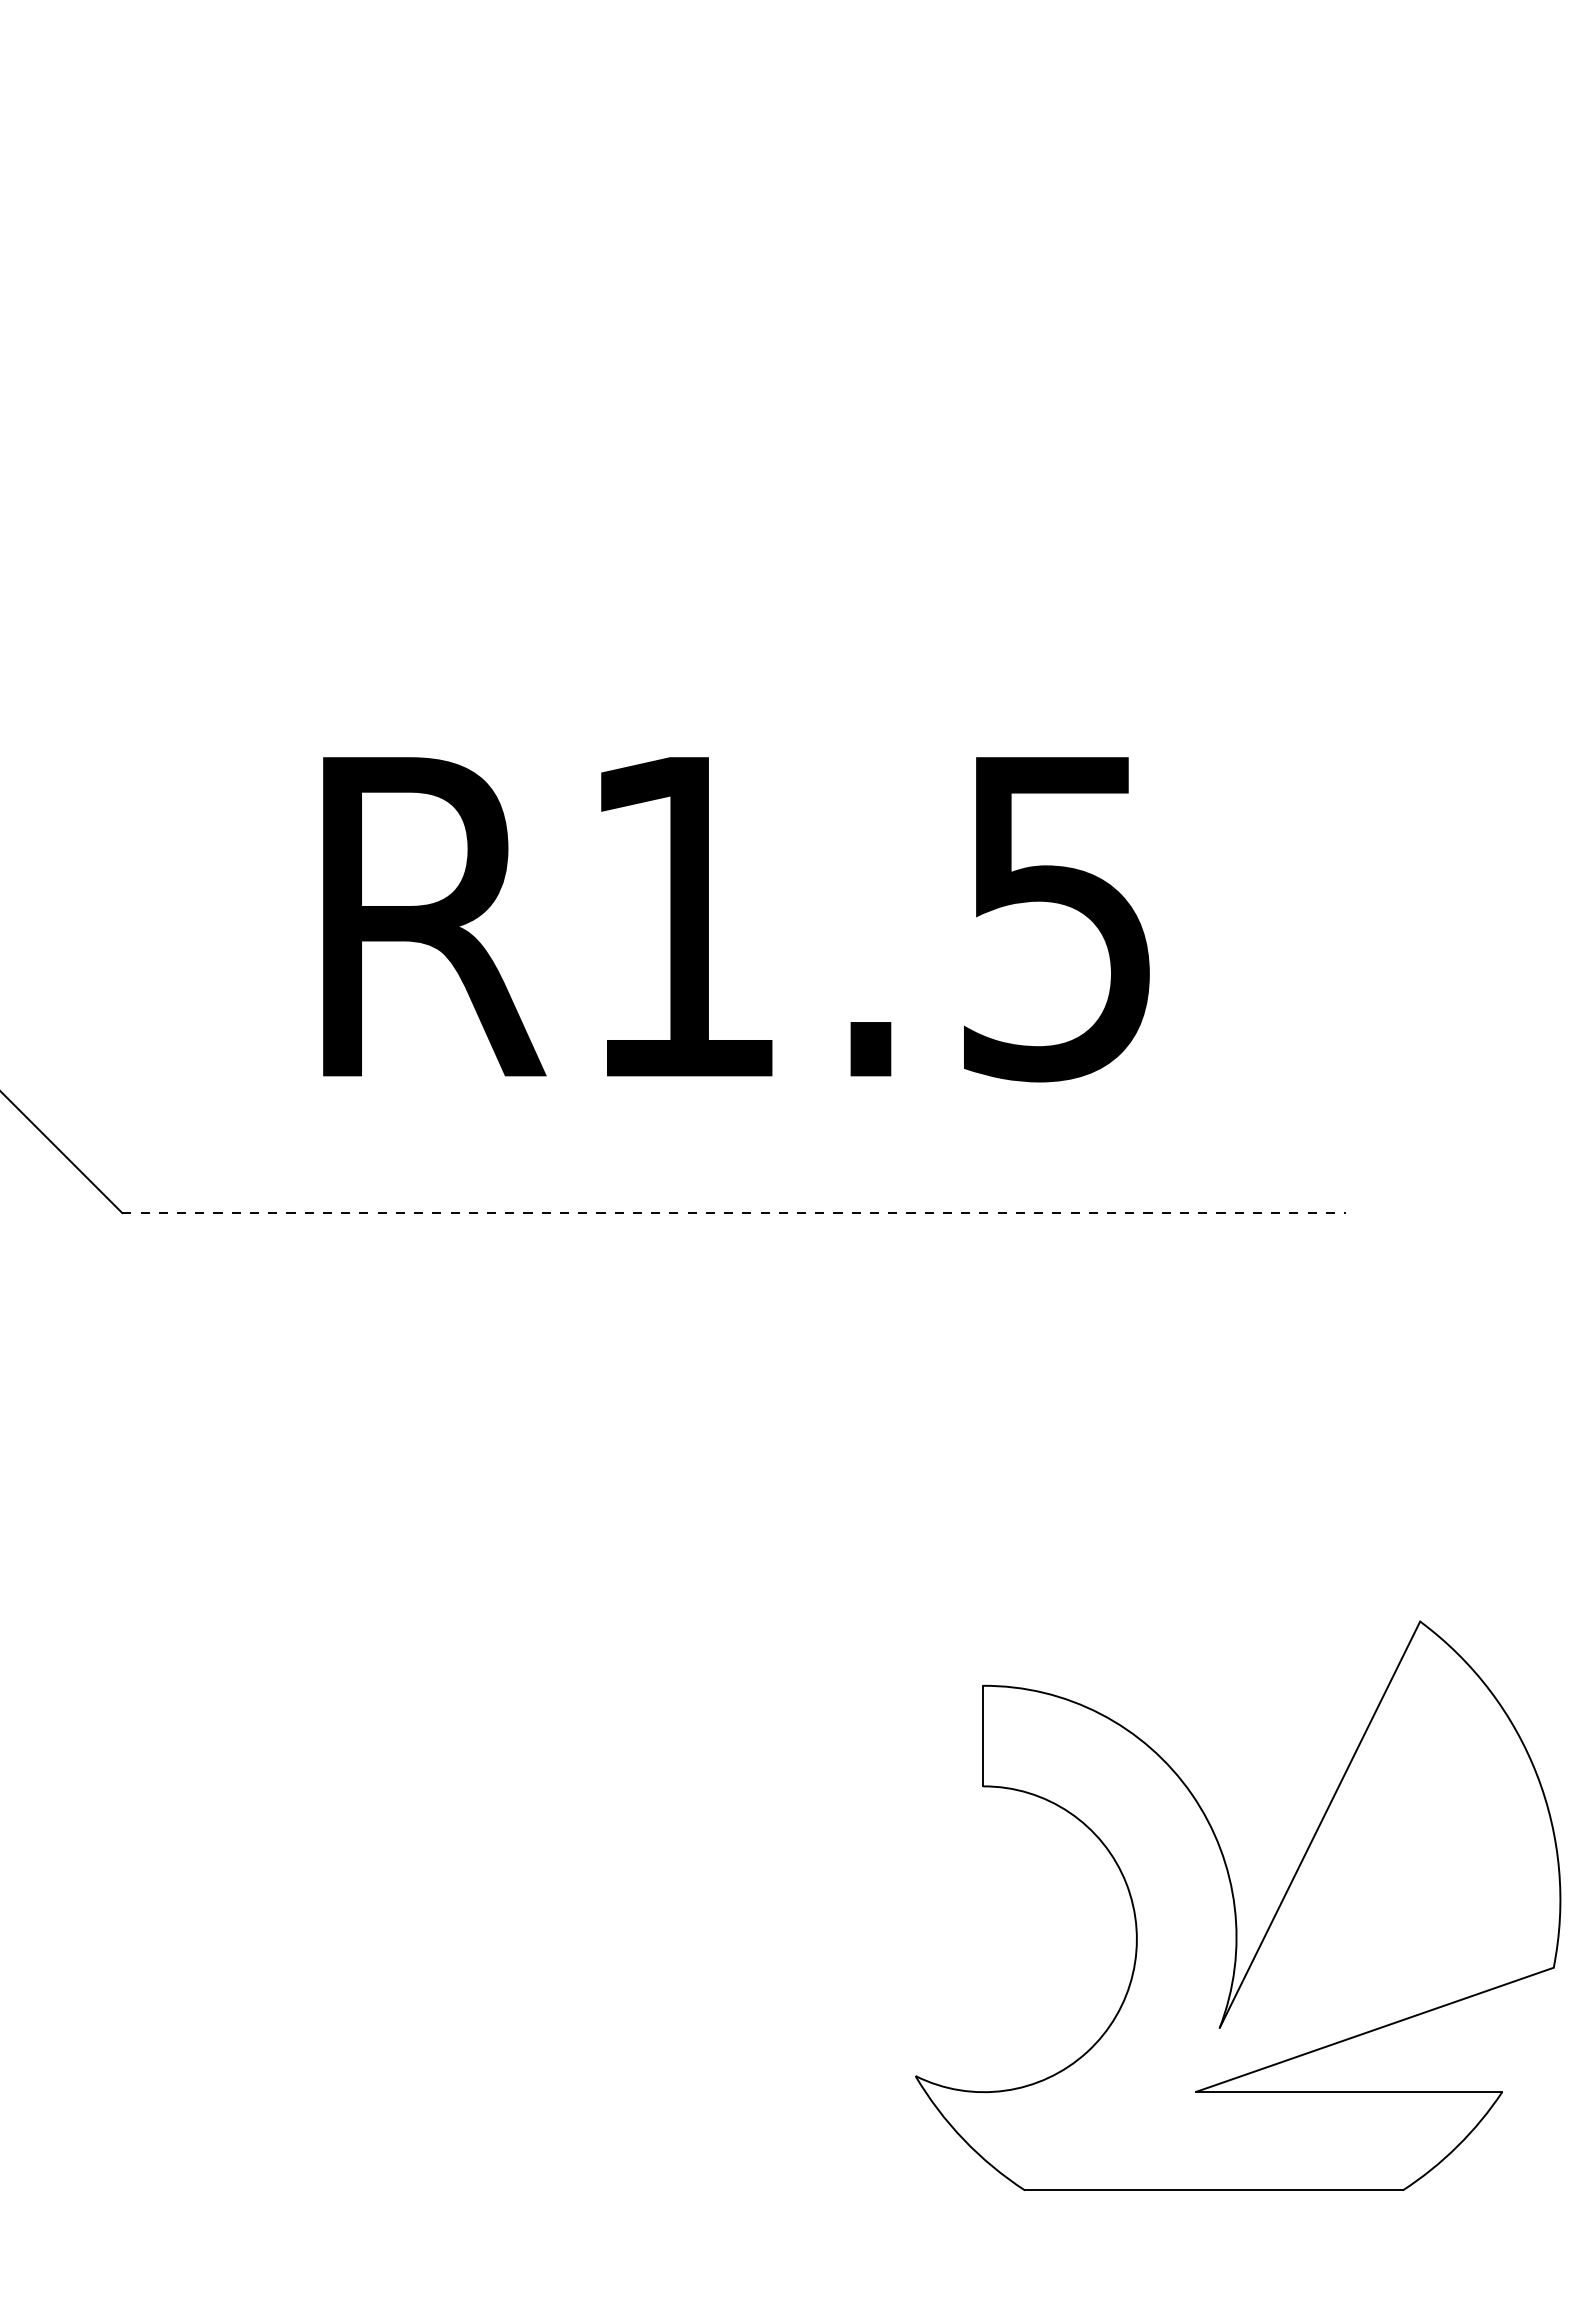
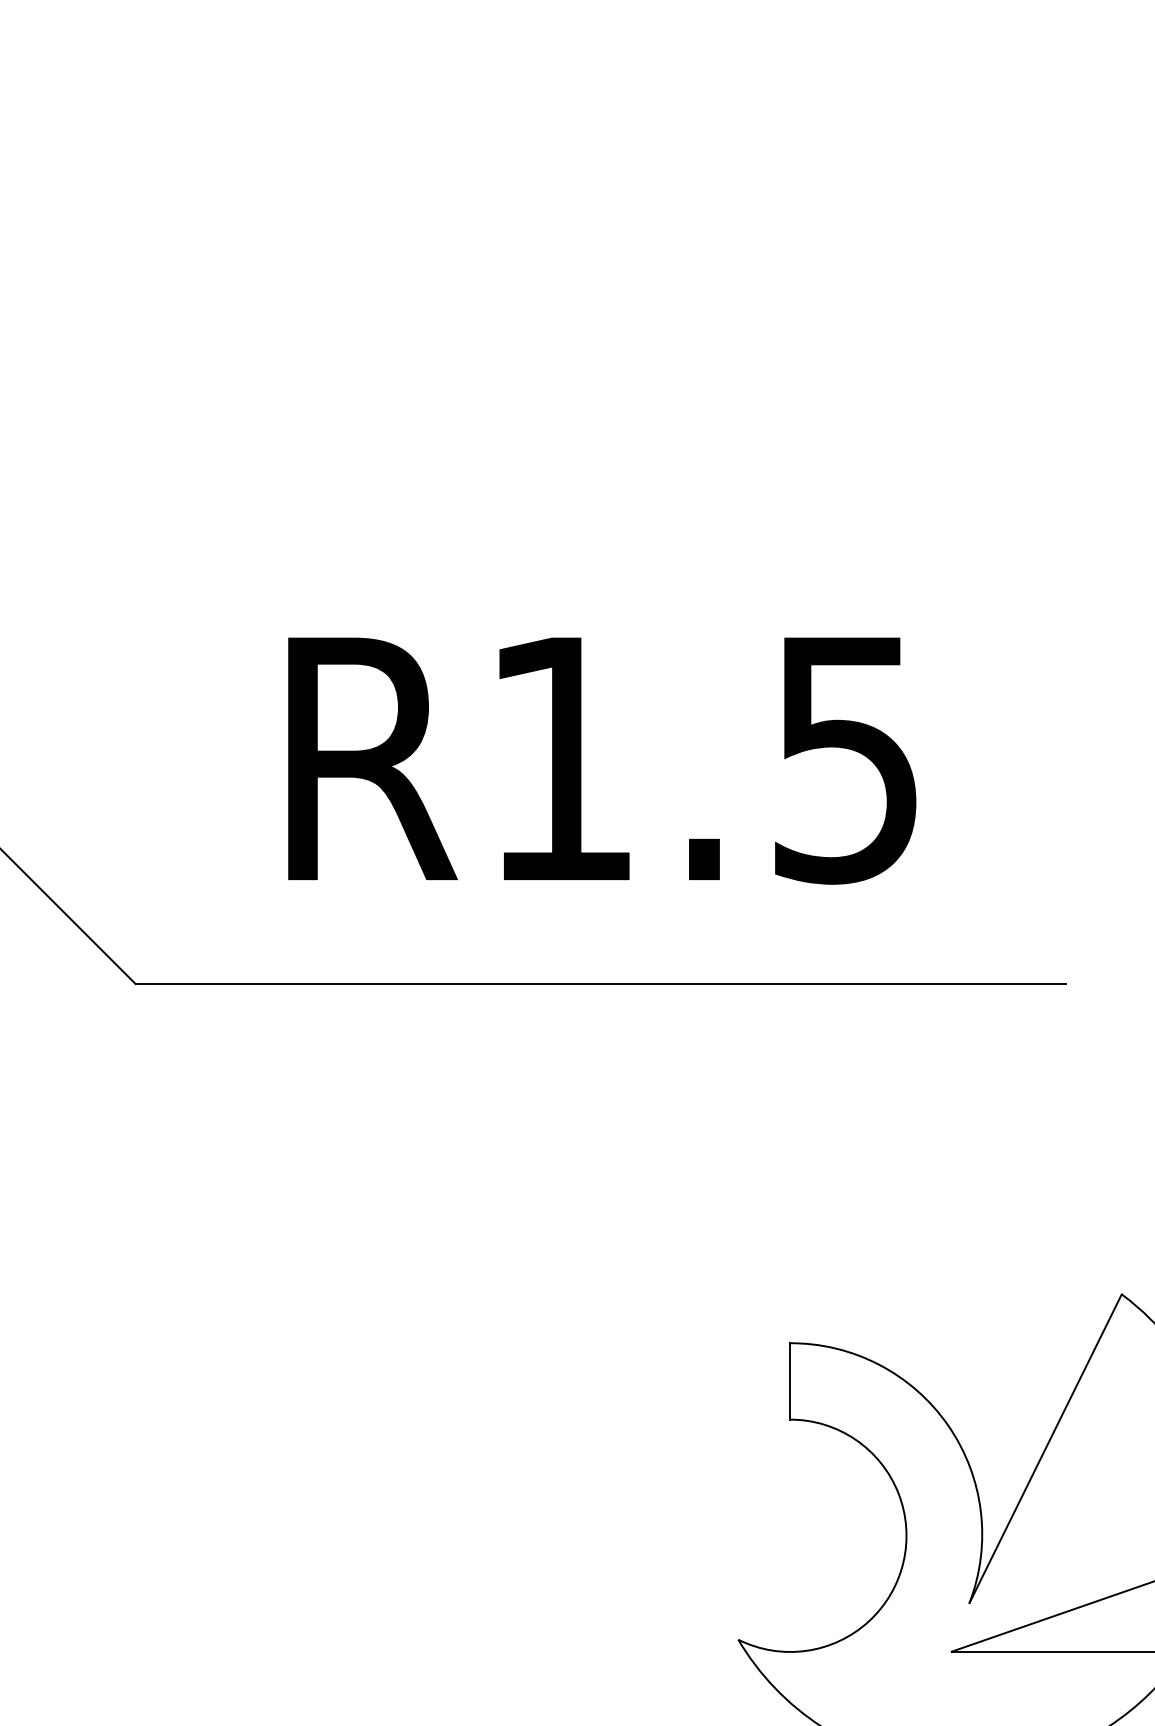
line: (734, 1213) -> (600, 984), dashed -> solid

